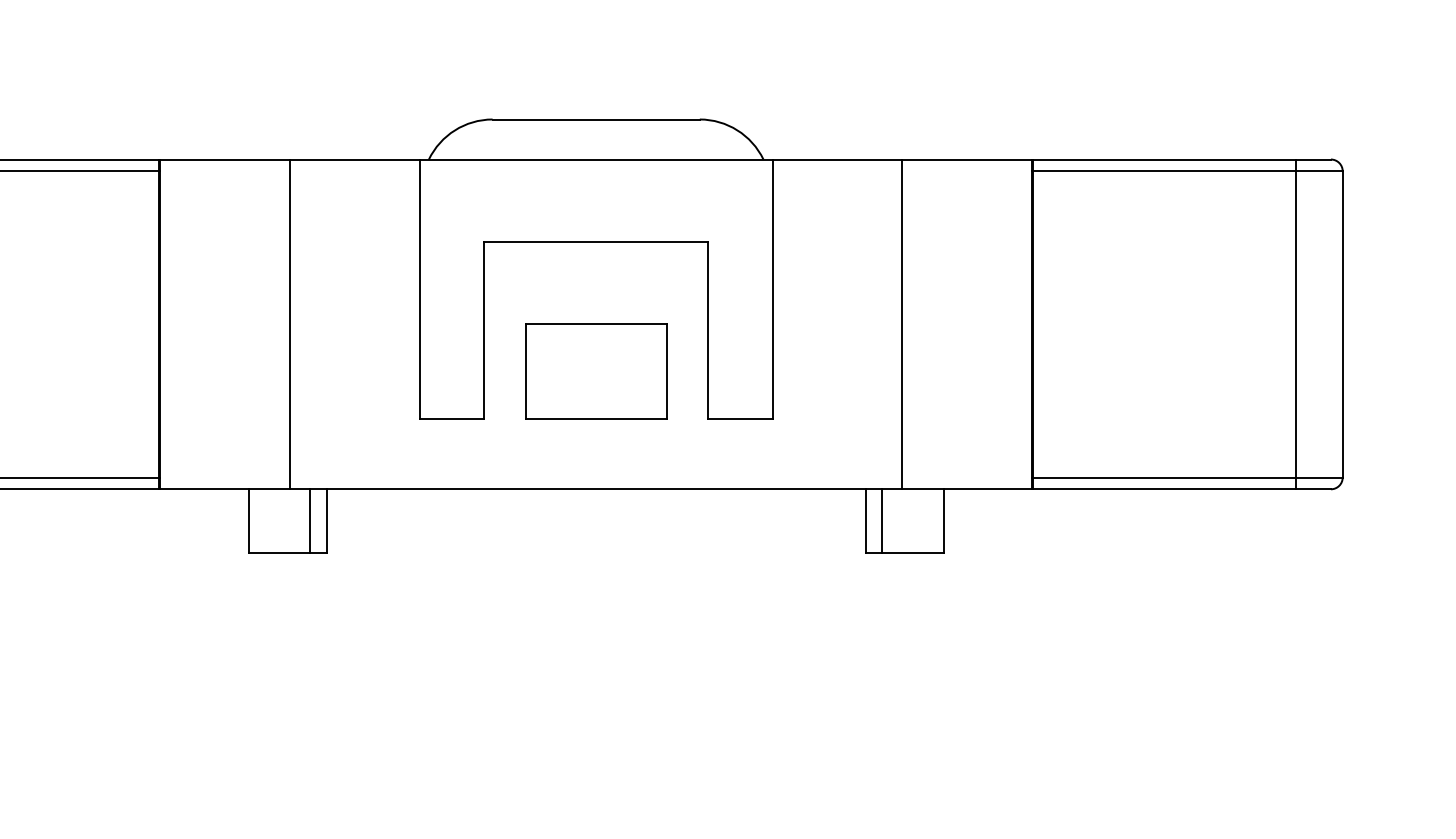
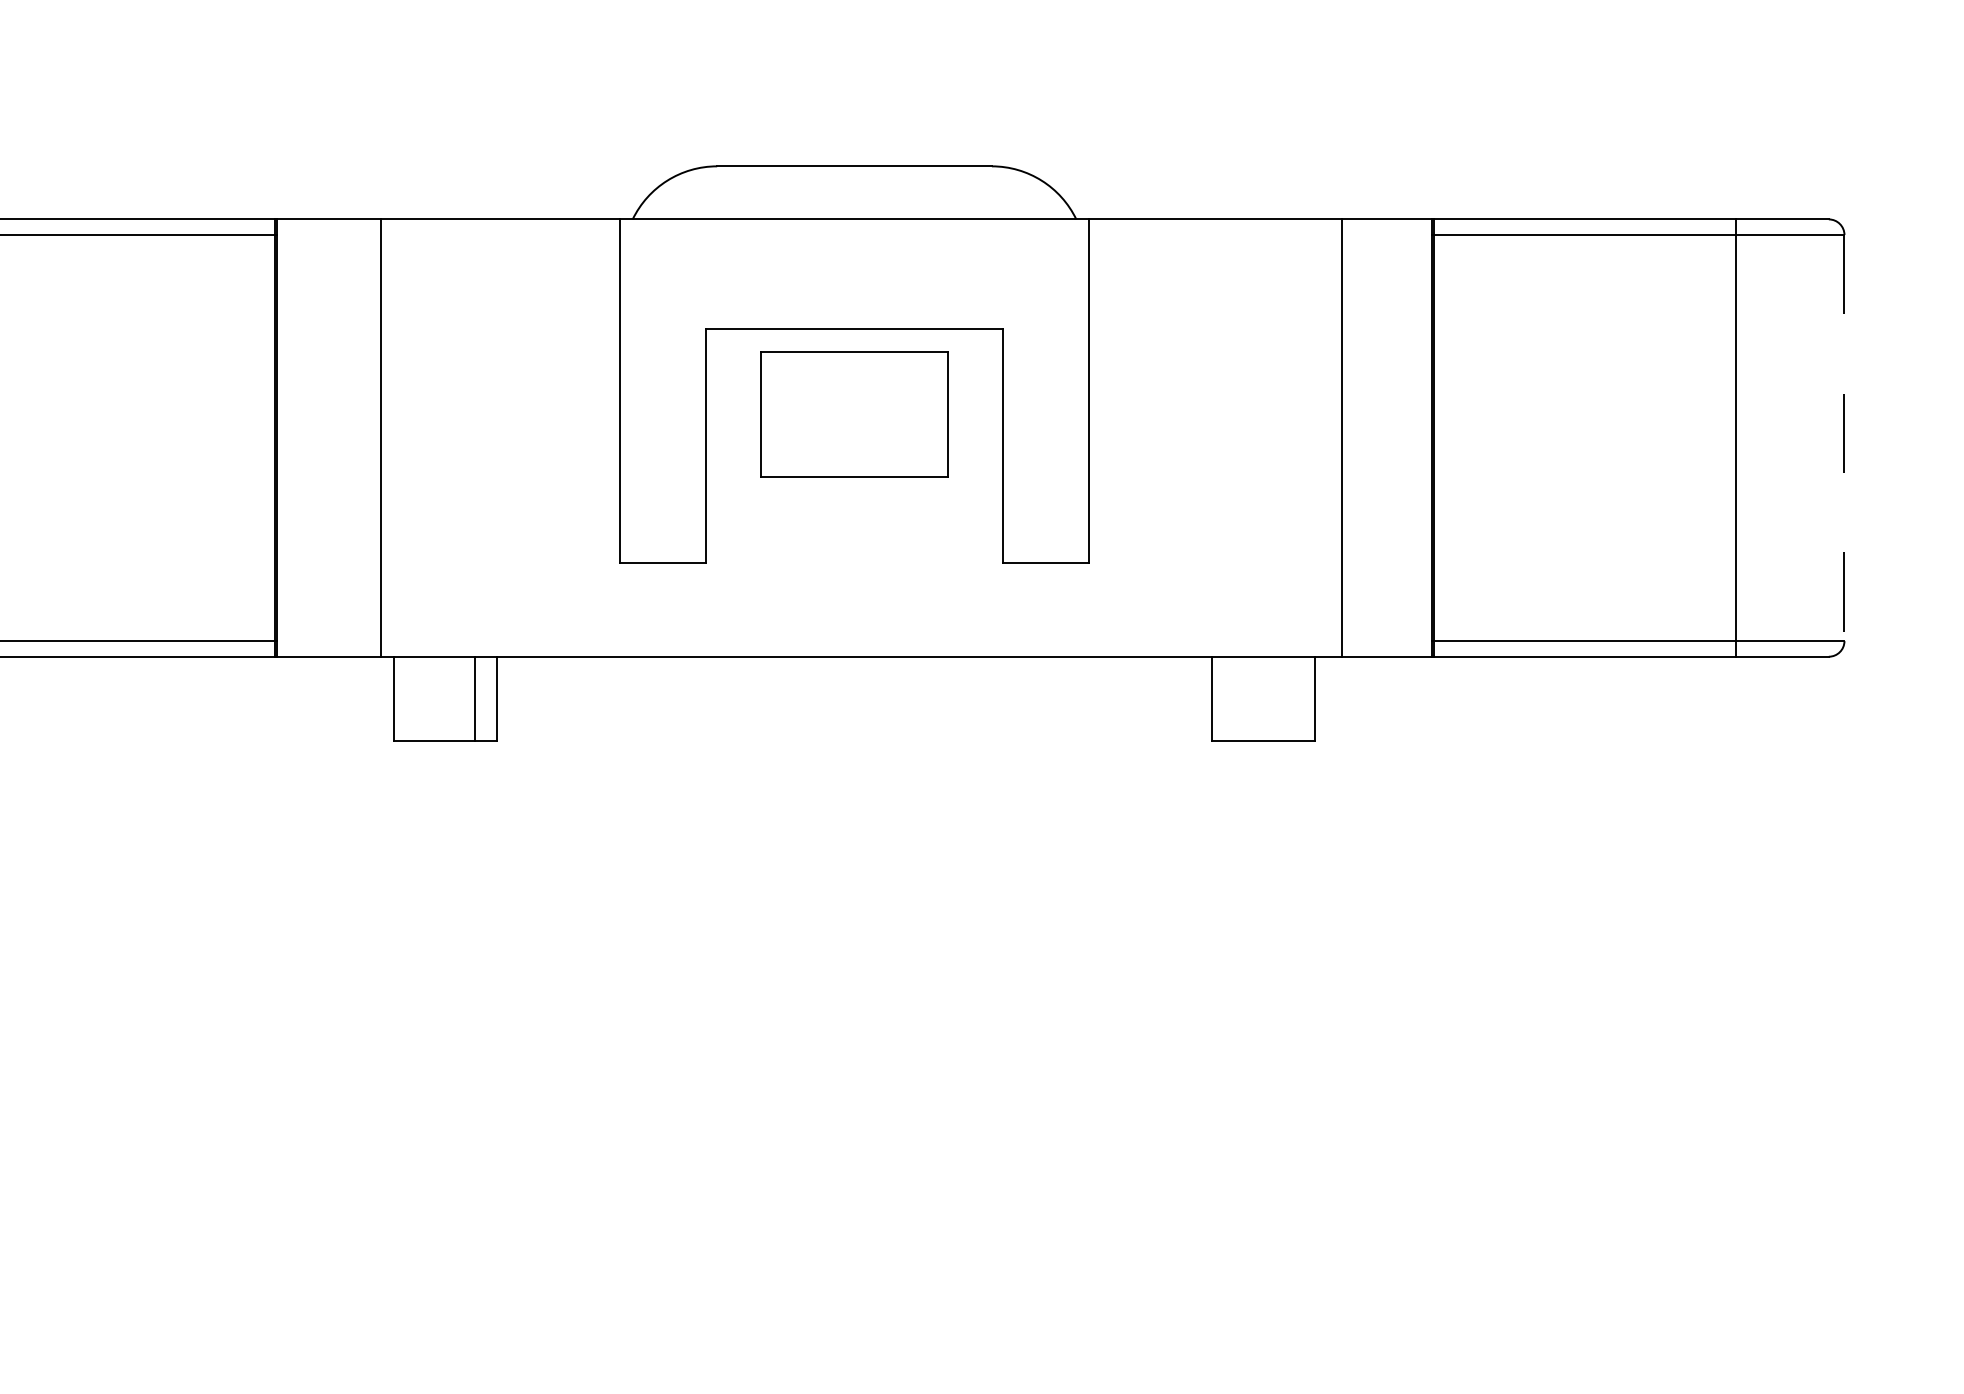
line: (290, 323) -> (380, 437), moved
line: (902, 323) -> (1341, 437), moved
line: (1295, 323) -> (1736, 437), moved
line: (1342, 324) -> (1844, 438), solid -> dashed
part: (596, 371) -> (854, 414), moved
line: (881, 520) -> (1233, 698), removed

